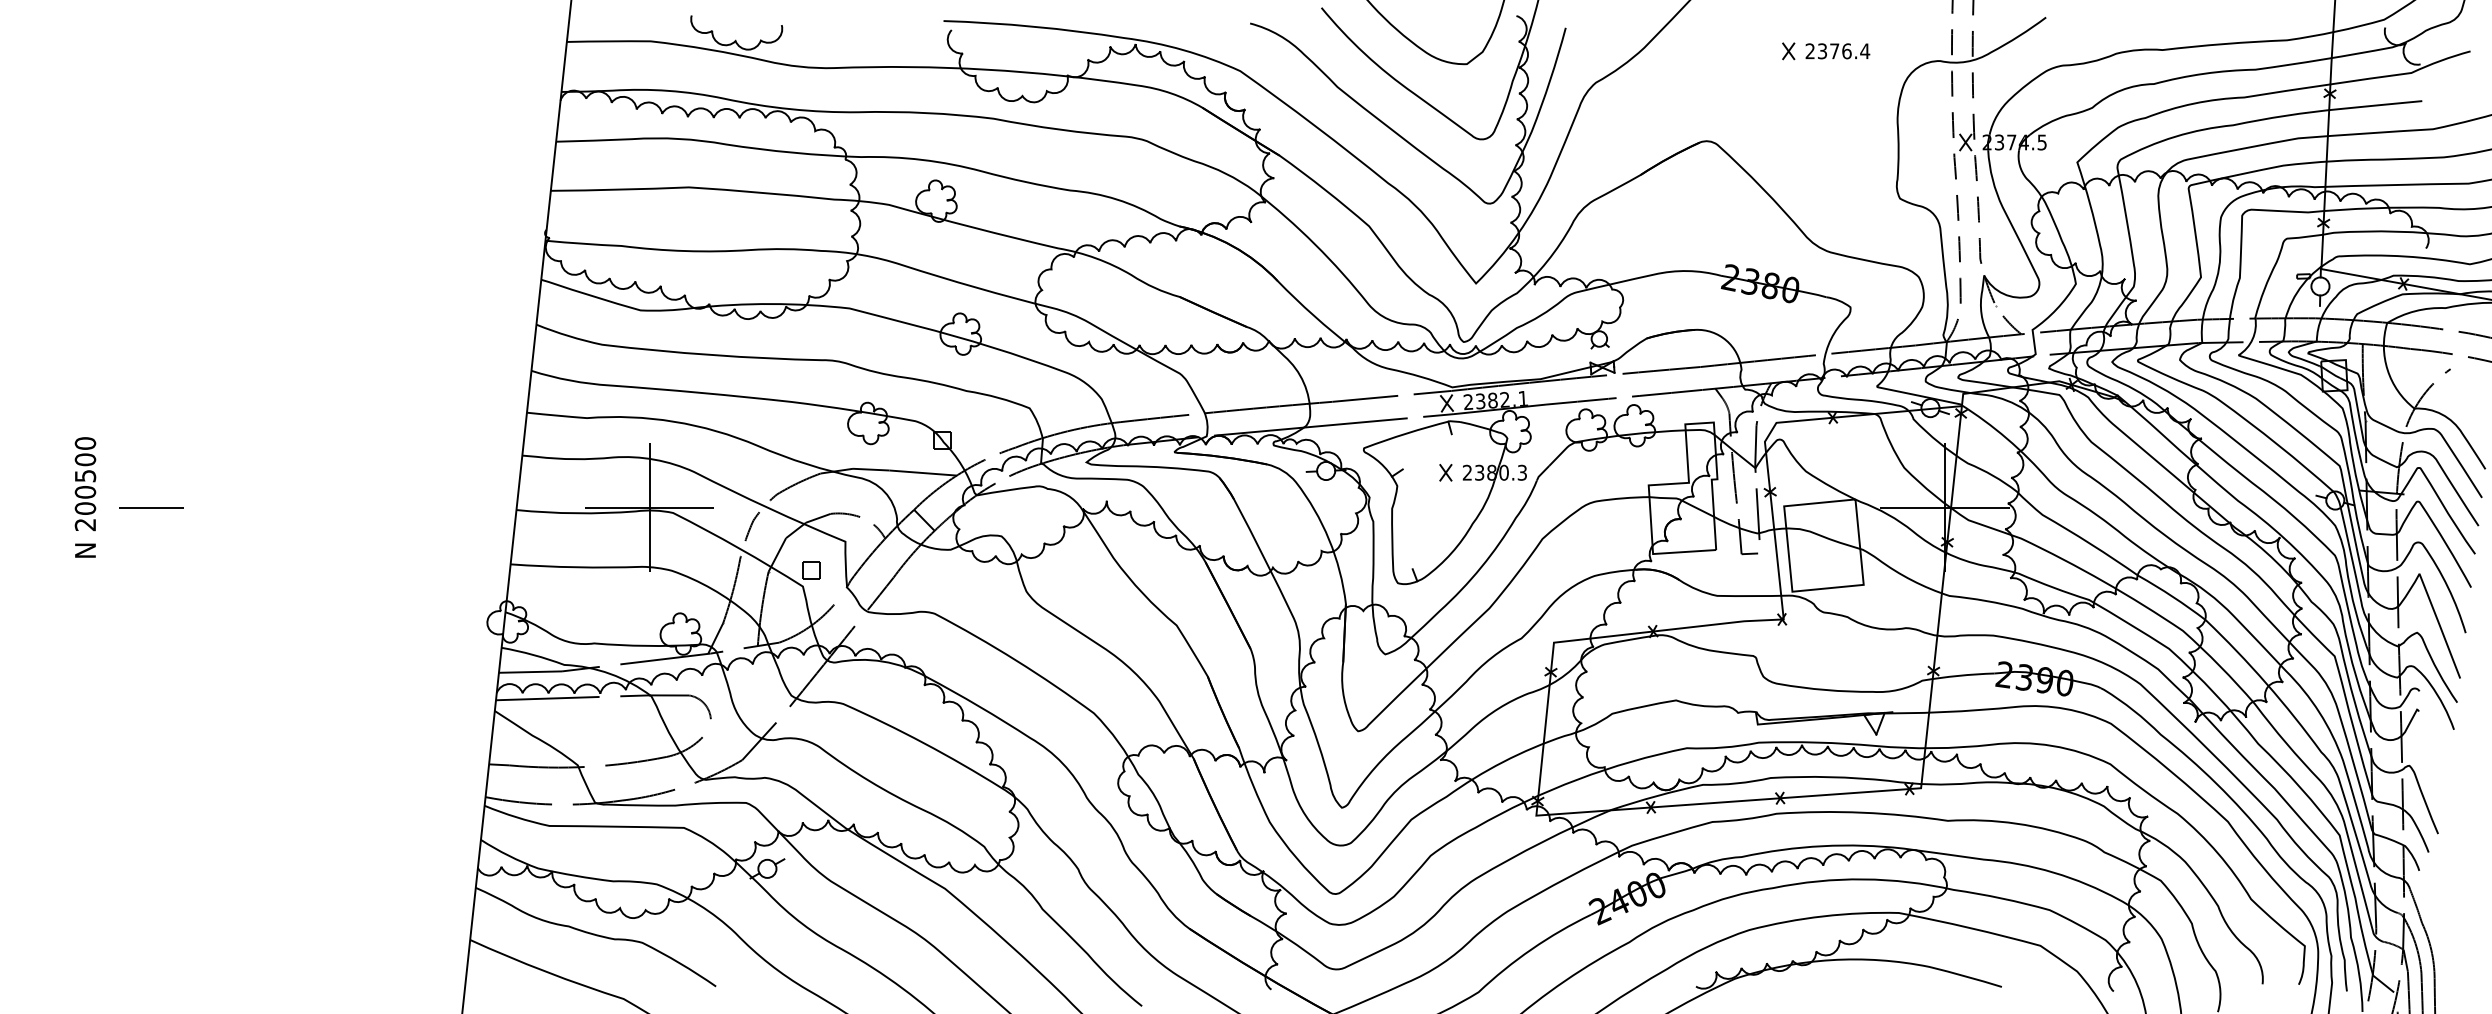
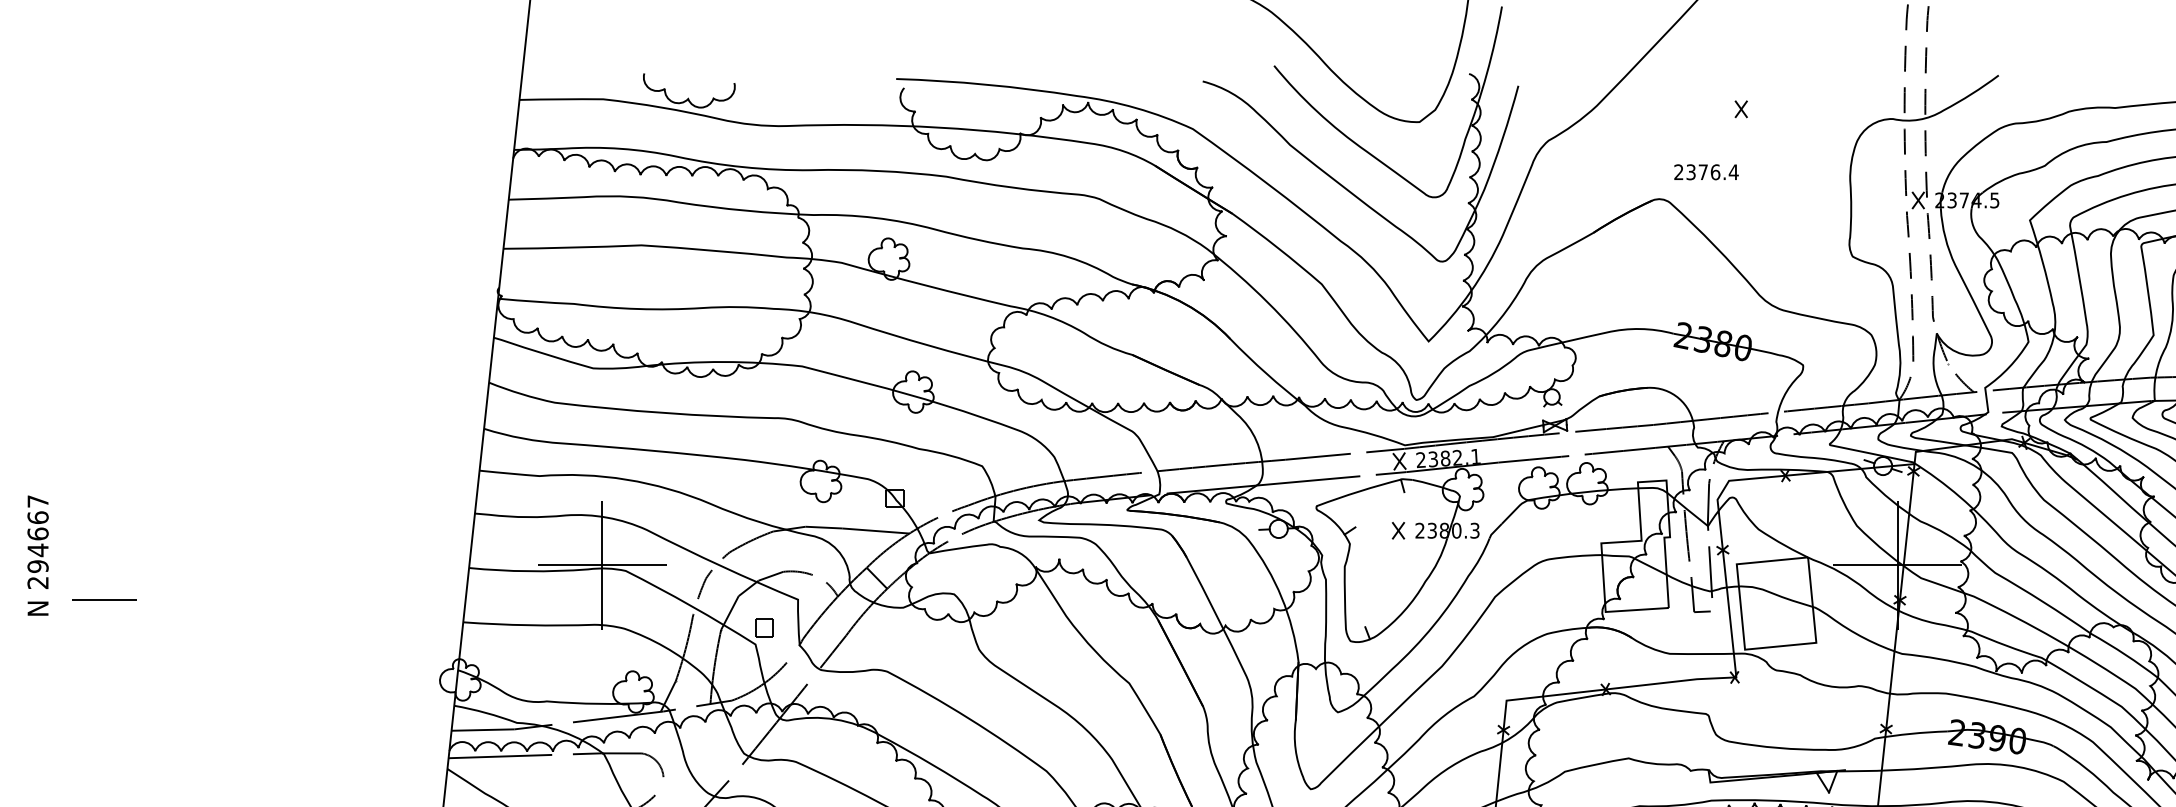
text: (1837, 51) -> (1706, 172), moved
text: (85, 476) -> (38, 534), 200500 -> 294667
line: (151, 507) -> (104, 600), moved

